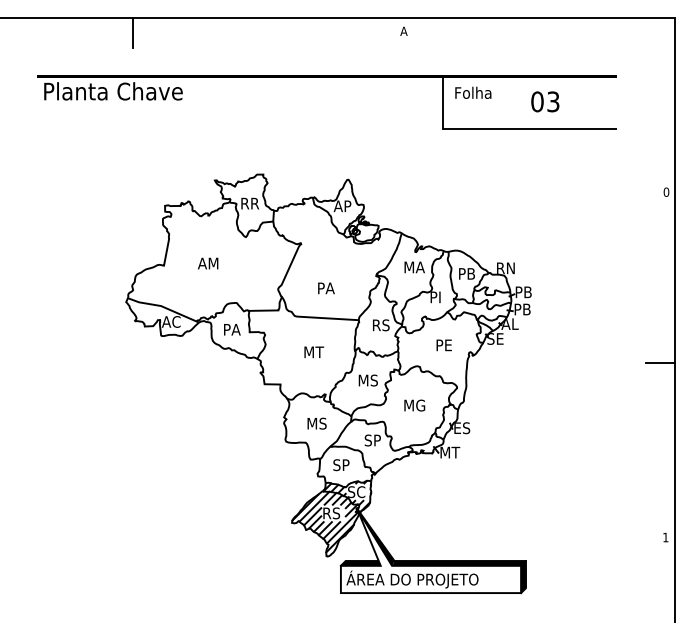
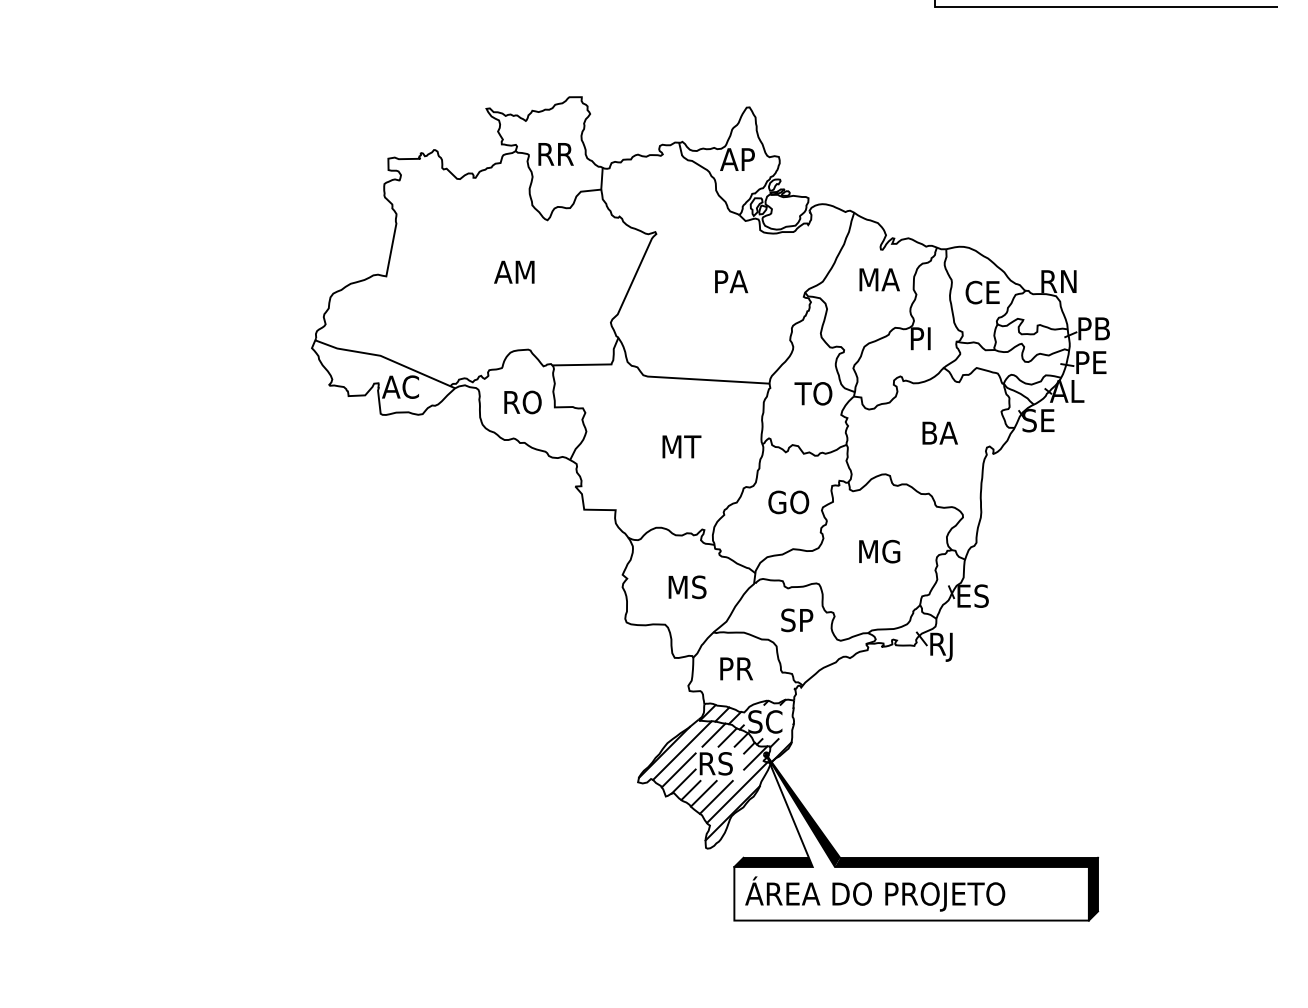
text: (208, 263) -> (515, 272), moved
text: (466, 273) -> (981, 291), PB -> CE
text: (326, 288) -> (731, 281), moved
text: (529, 309) -> (1105, 362), PB -> PE
text: (380, 325) -> (812, 394), RS -> TO
text: (233, 329) -> (523, 401), PA -> RO
text: (446, 345) -> (942, 433), PE -> BA
text: (368, 380) -> (788, 502), MS -> GO
text: (450, 453) -> (949, 645), MT -> RJ
text: (341, 465) -> (735, 669), SP -> PR

